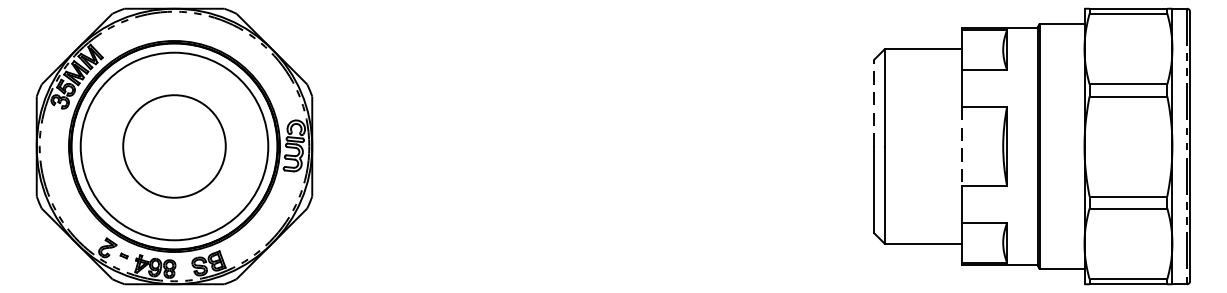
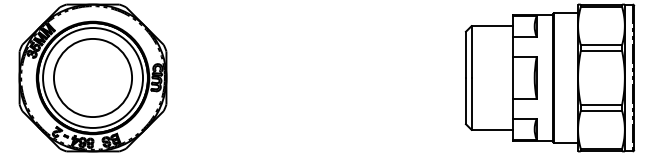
line: (873, 102) -> (465, 54), dashed -> solid
circle: (173, 145) -> (92, 77), size x1.43
line: (961, 147) -> (512, 78), dashed -> solid

